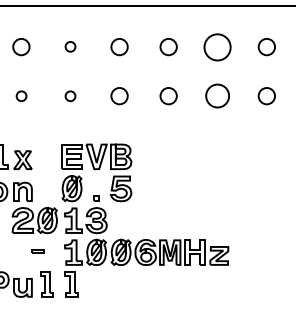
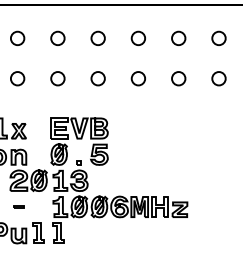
circle: (69, 45) -> (57, 37), size x1.67
circle: (217, 45) -> (178, 37), size x0.62
circle: (21, 95) -> (17, 78), size x1.67
circle: (69, 95) -> (57, 78), size x1.67
circle: (217, 95) -> (178, 78), size x0.71
part: (37, 250) -> (18, 206), moved

